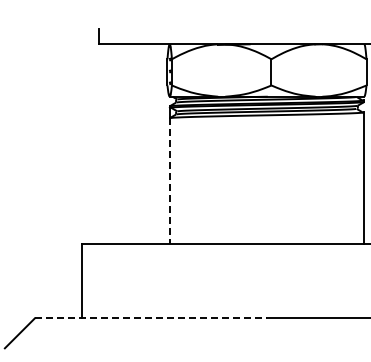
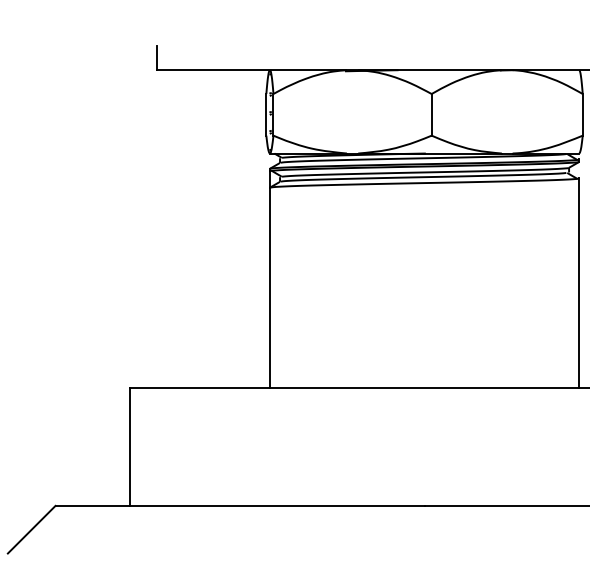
line: (169, 181) -> (269, 288), dashed -> solid
line: (151, 318) -> (240, 506), dashed -> solid

